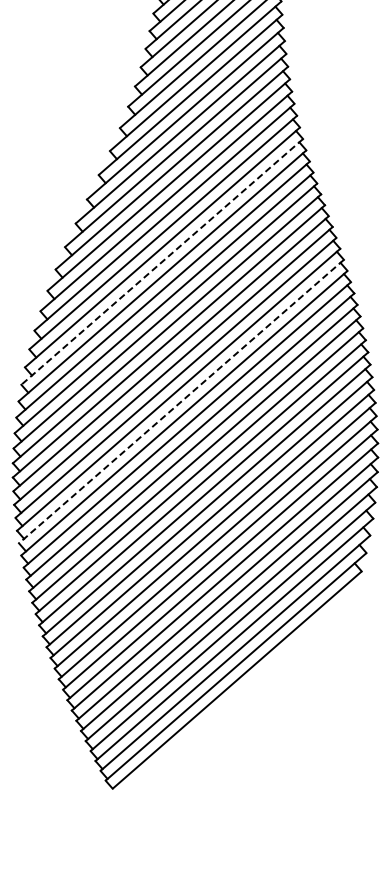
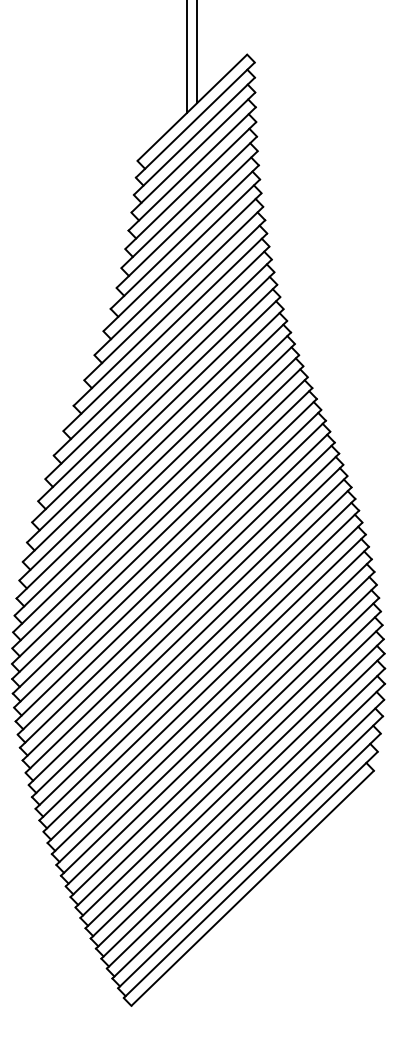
line: (161, 261) -> (153, 465), dashed -> solid
line: (181, 401) -> (180, 607), dashed -> solid

